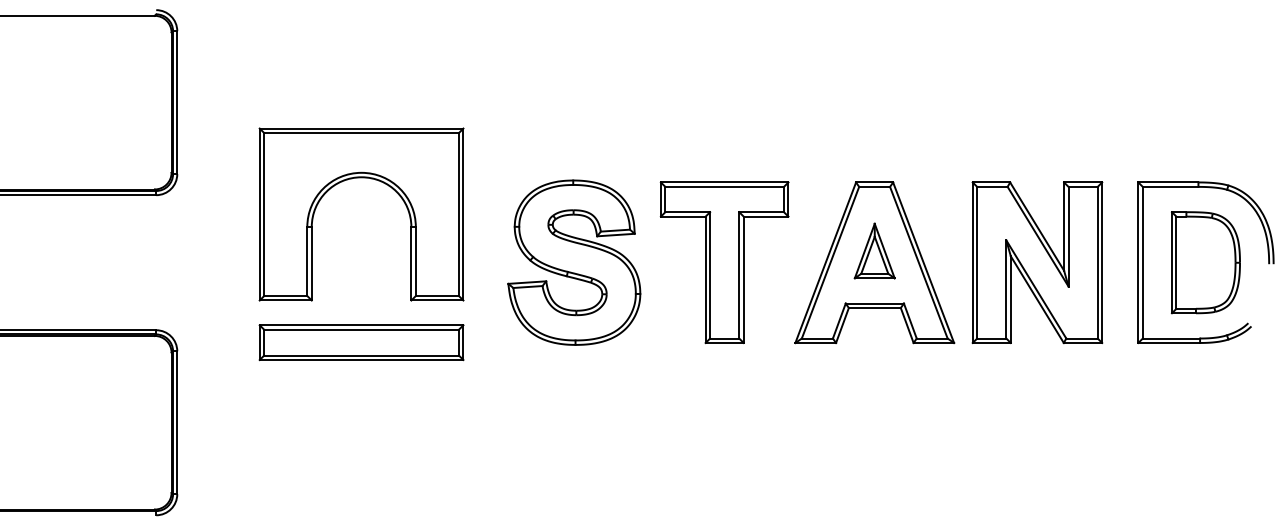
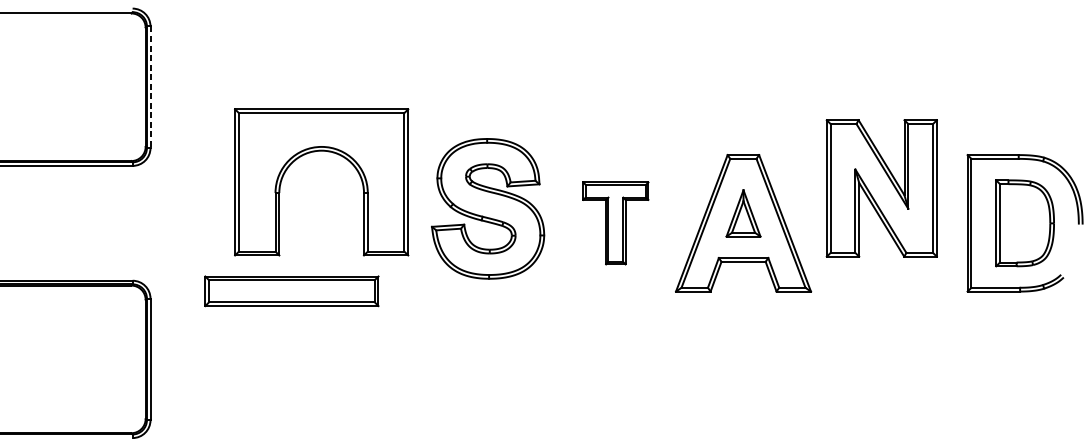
line: (177, 103) -> (150, 87), solid -> dashed
part: (361, 178) -> (321, 151), moved
part: (574, 262) -> (488, 208), moved
part: (724, 262) -> (615, 223), size x0.6
part: (1037, 262) -> (881, 188), moved
part: (361, 342) -> (291, 291), moved

